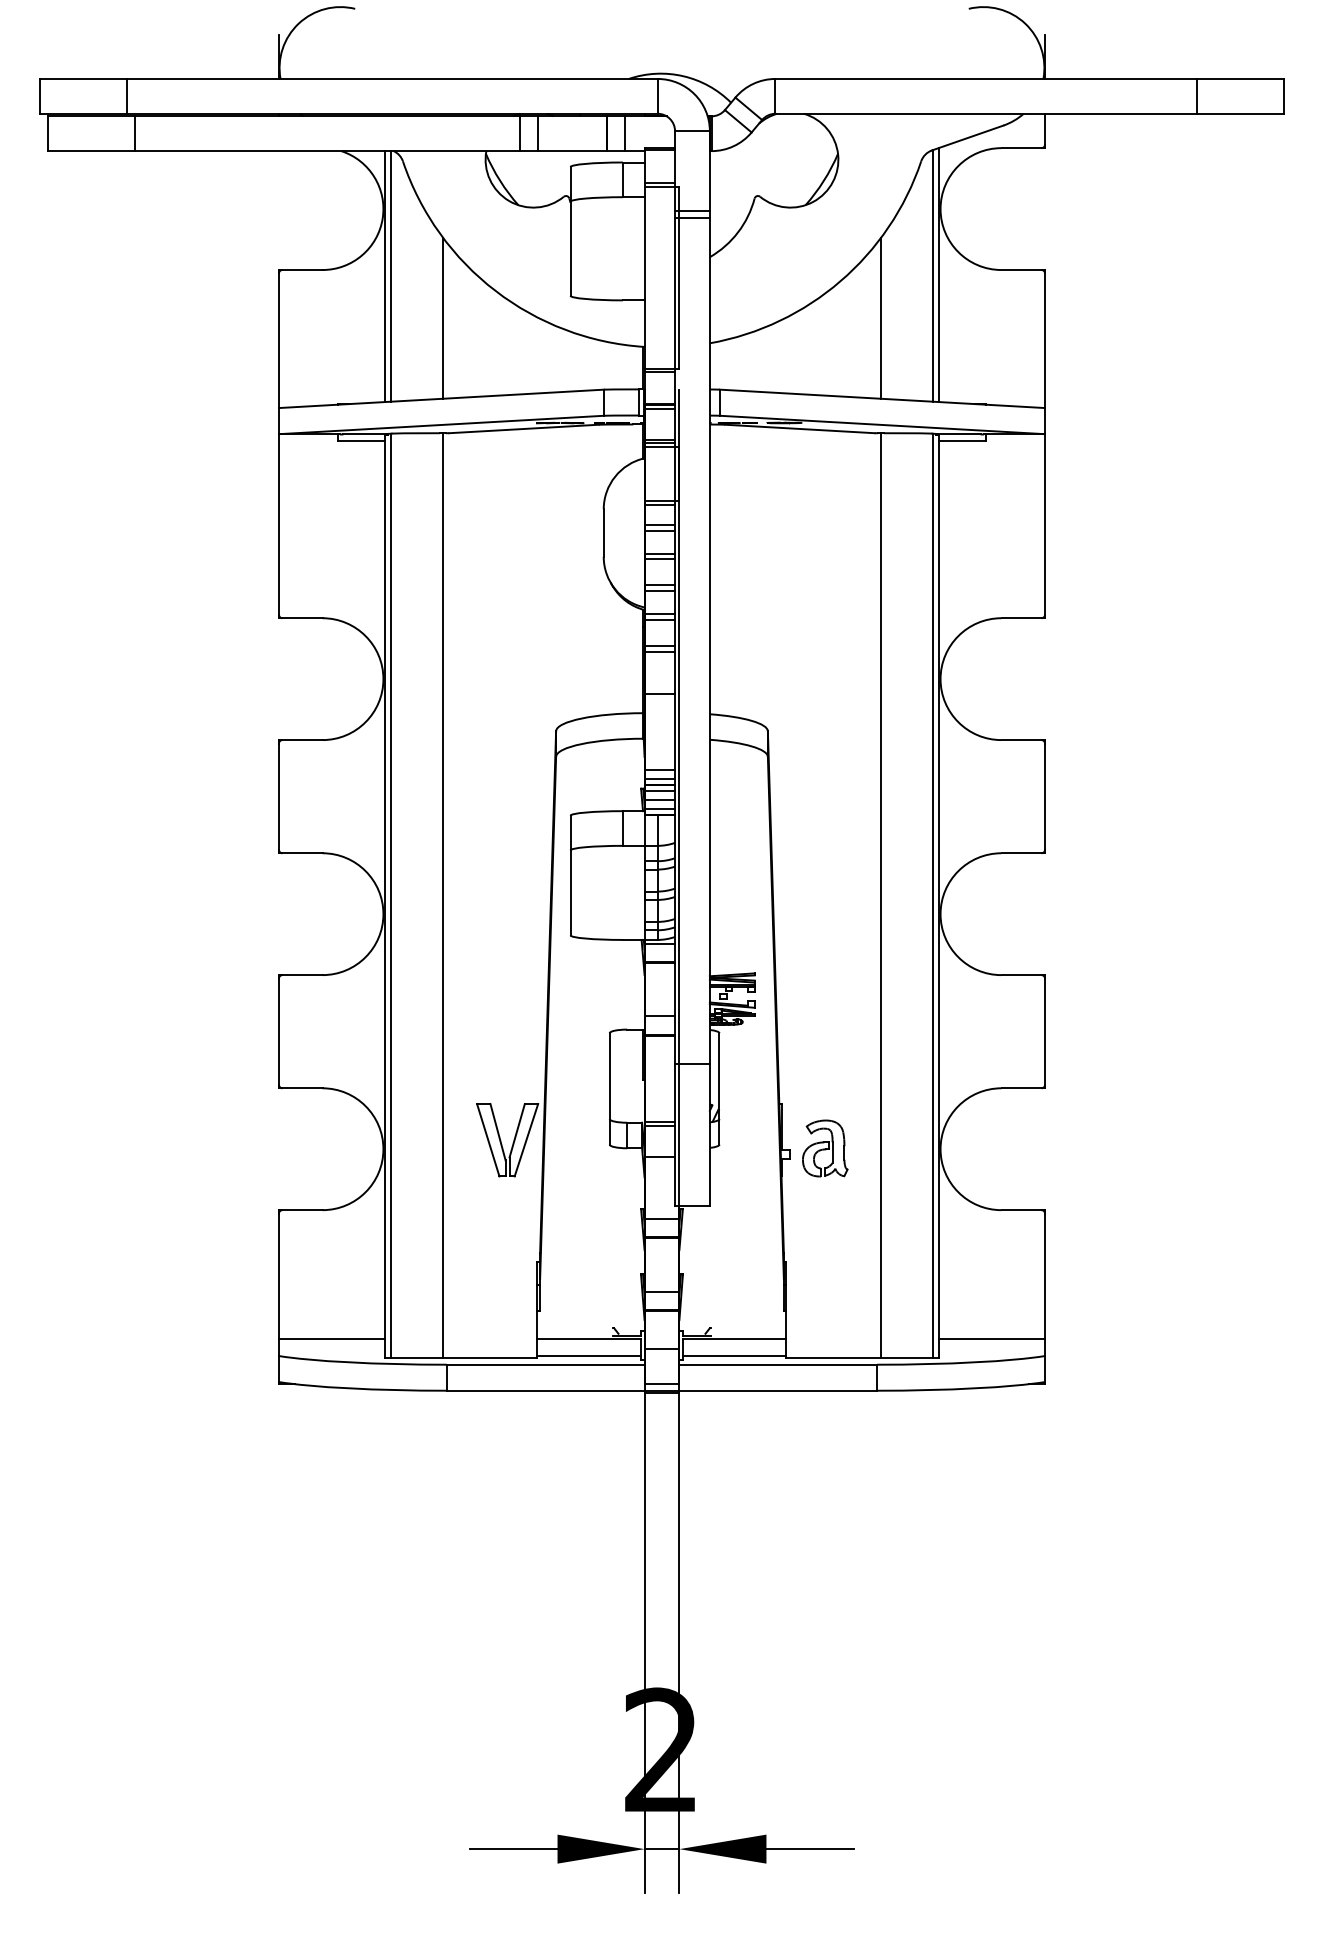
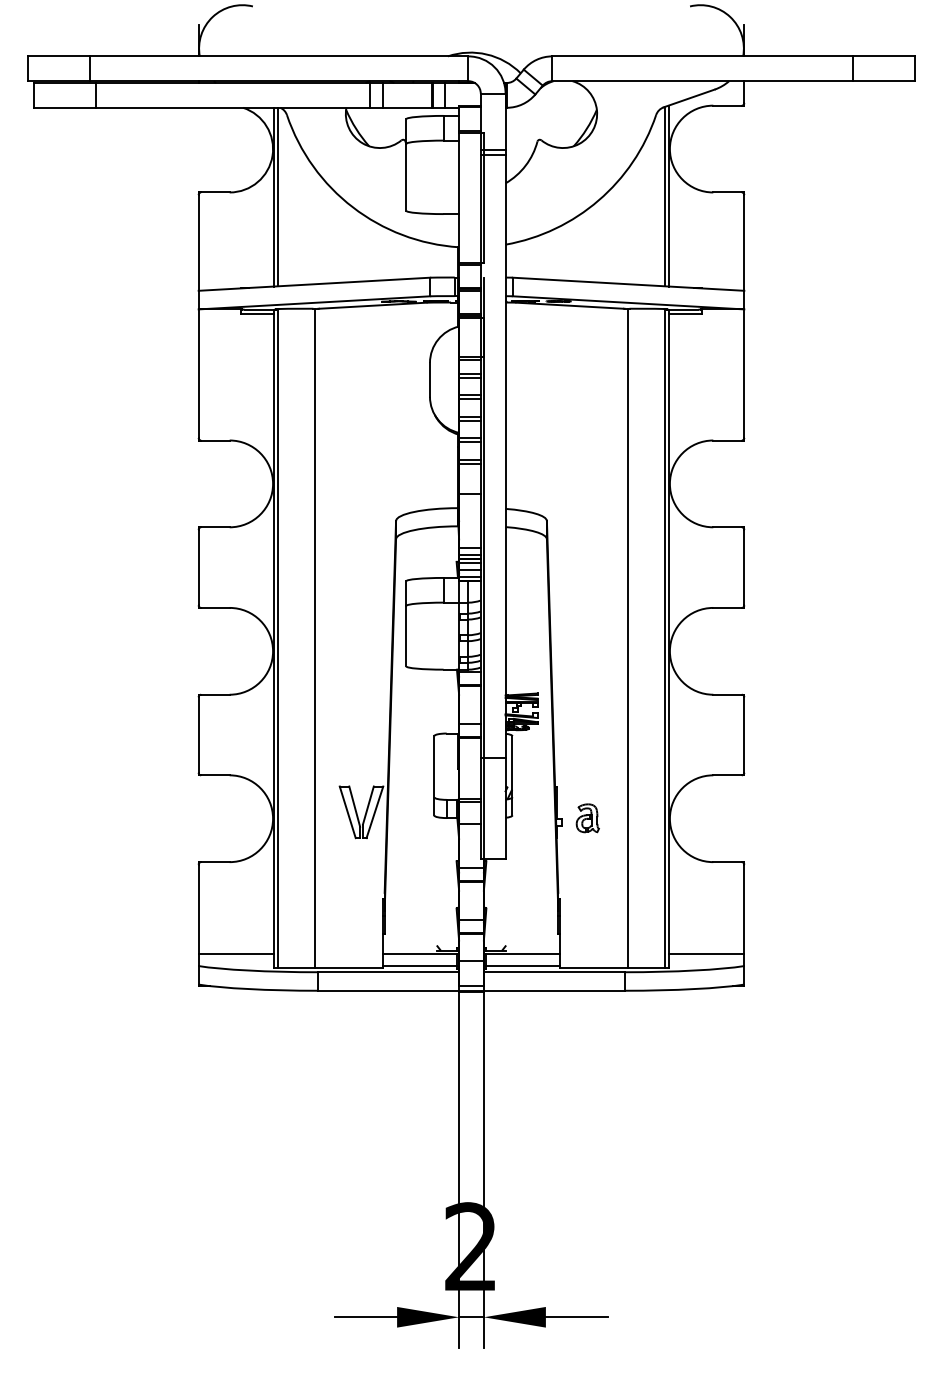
line: (442, 317) -> (315, 226), removed
line: (881, 317) -> (627, 226), removed
part: (824, 1148) -> (587, 818), size x0.7

